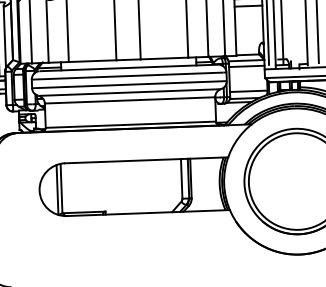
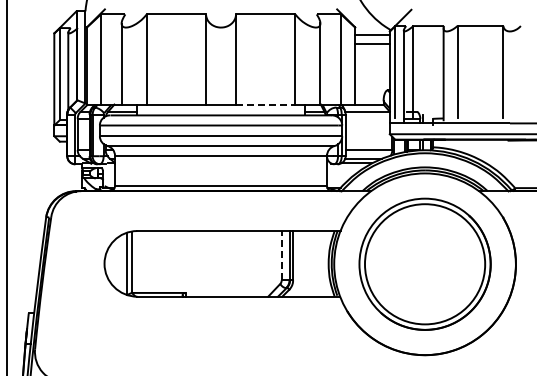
line: (164, 58) -> (265, 105), solid -> dashed
line: (246, 66) -> (367, 118), removed
line: (181, 178) -> (281, 255), solid -> dashed

